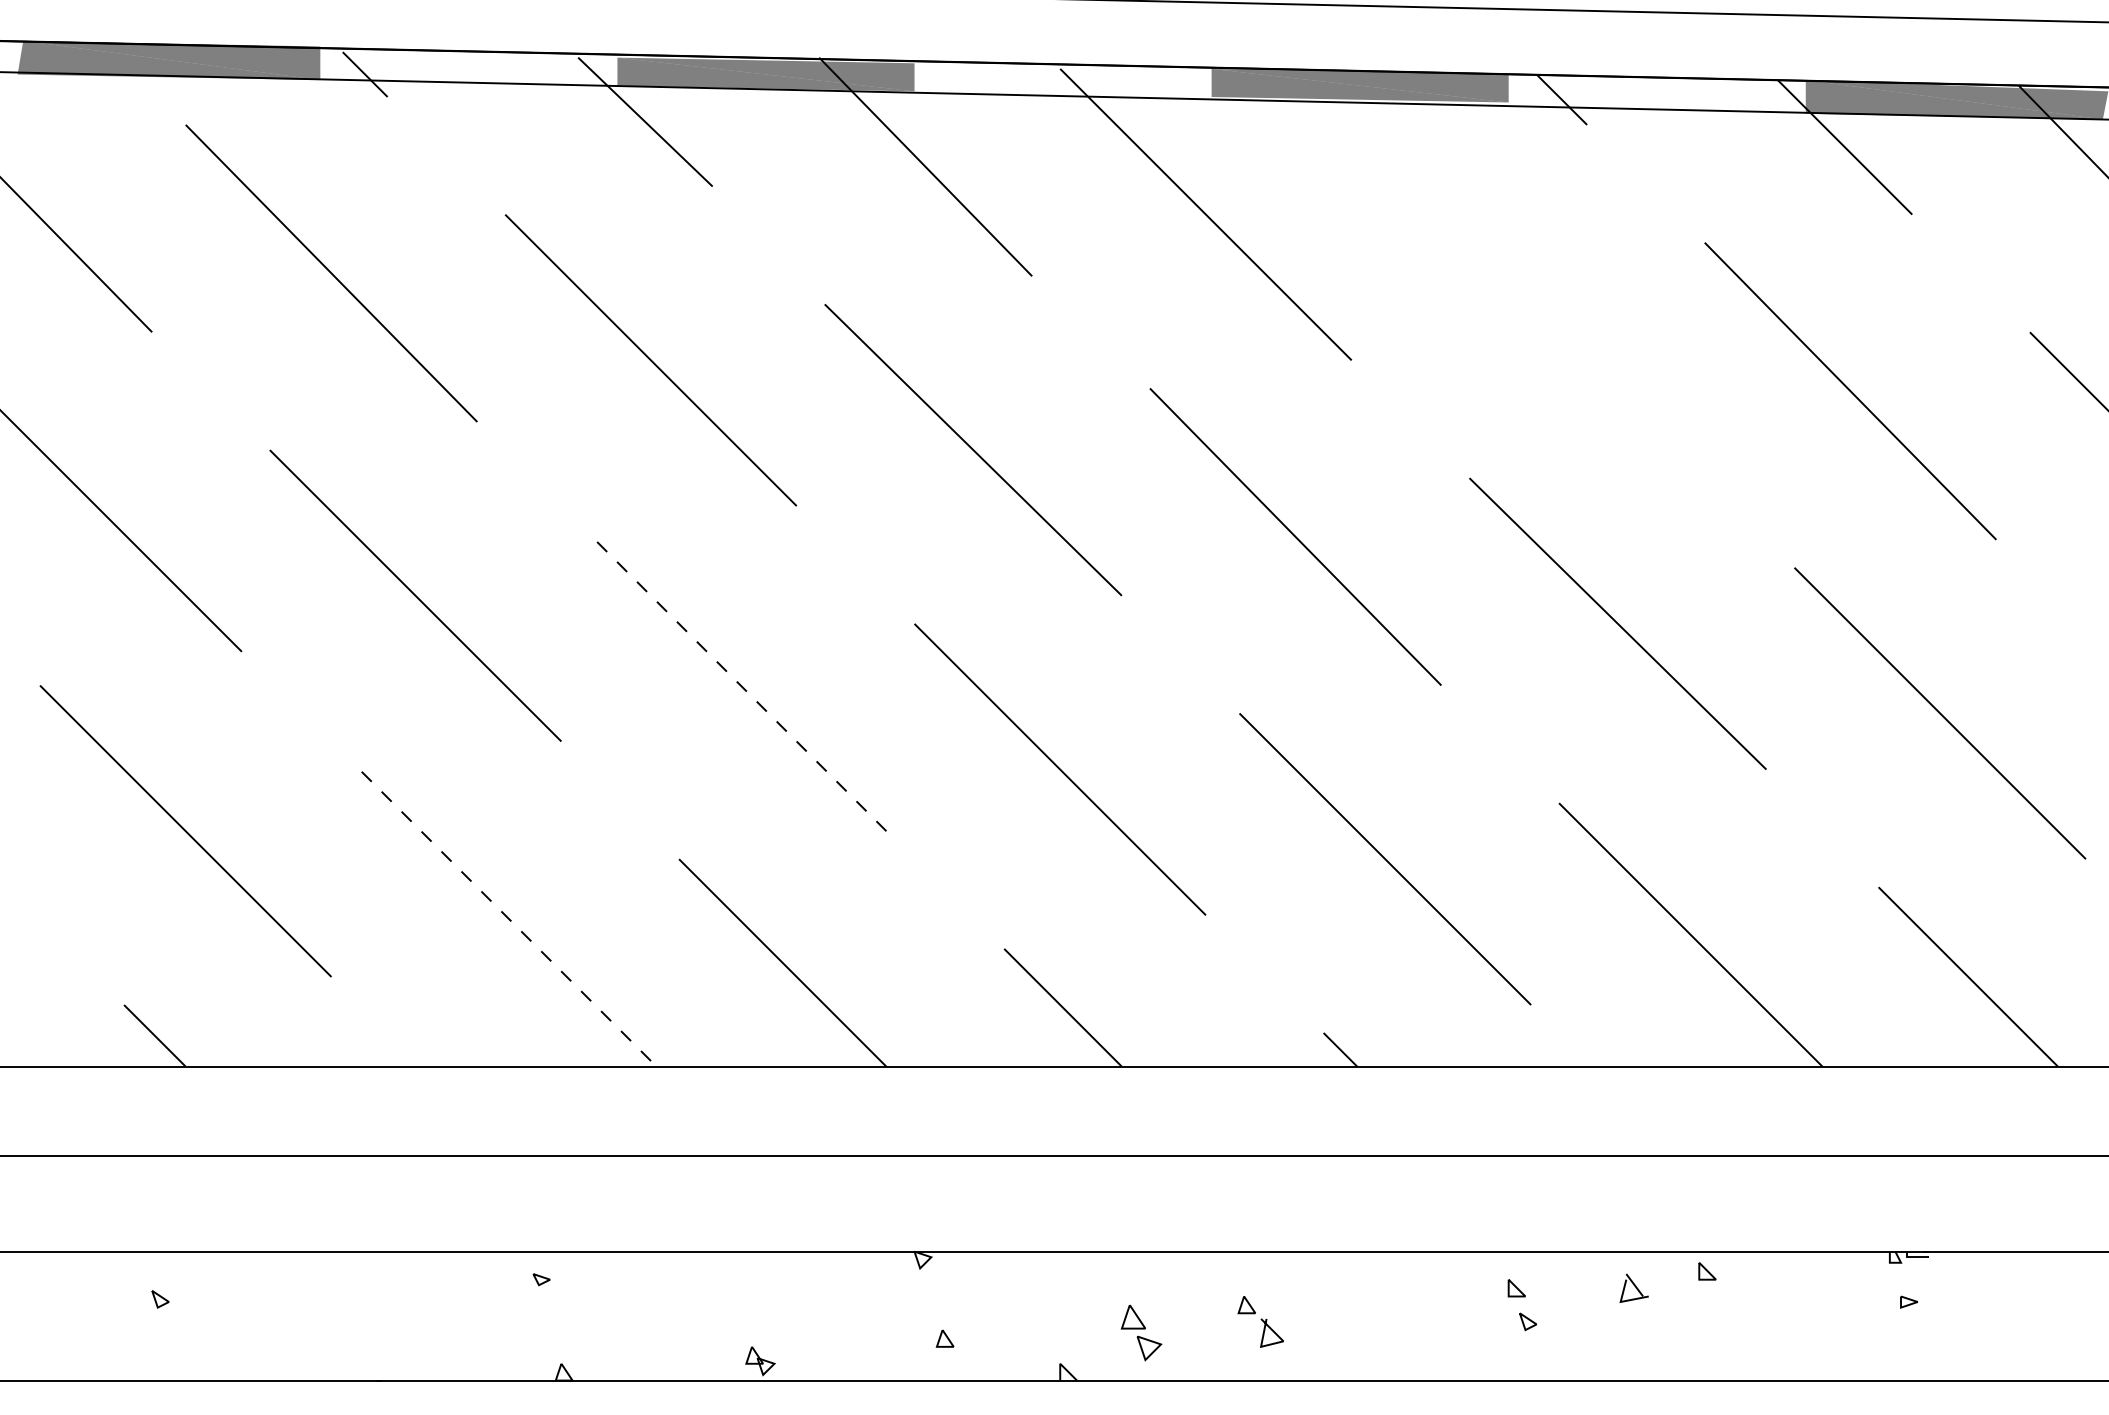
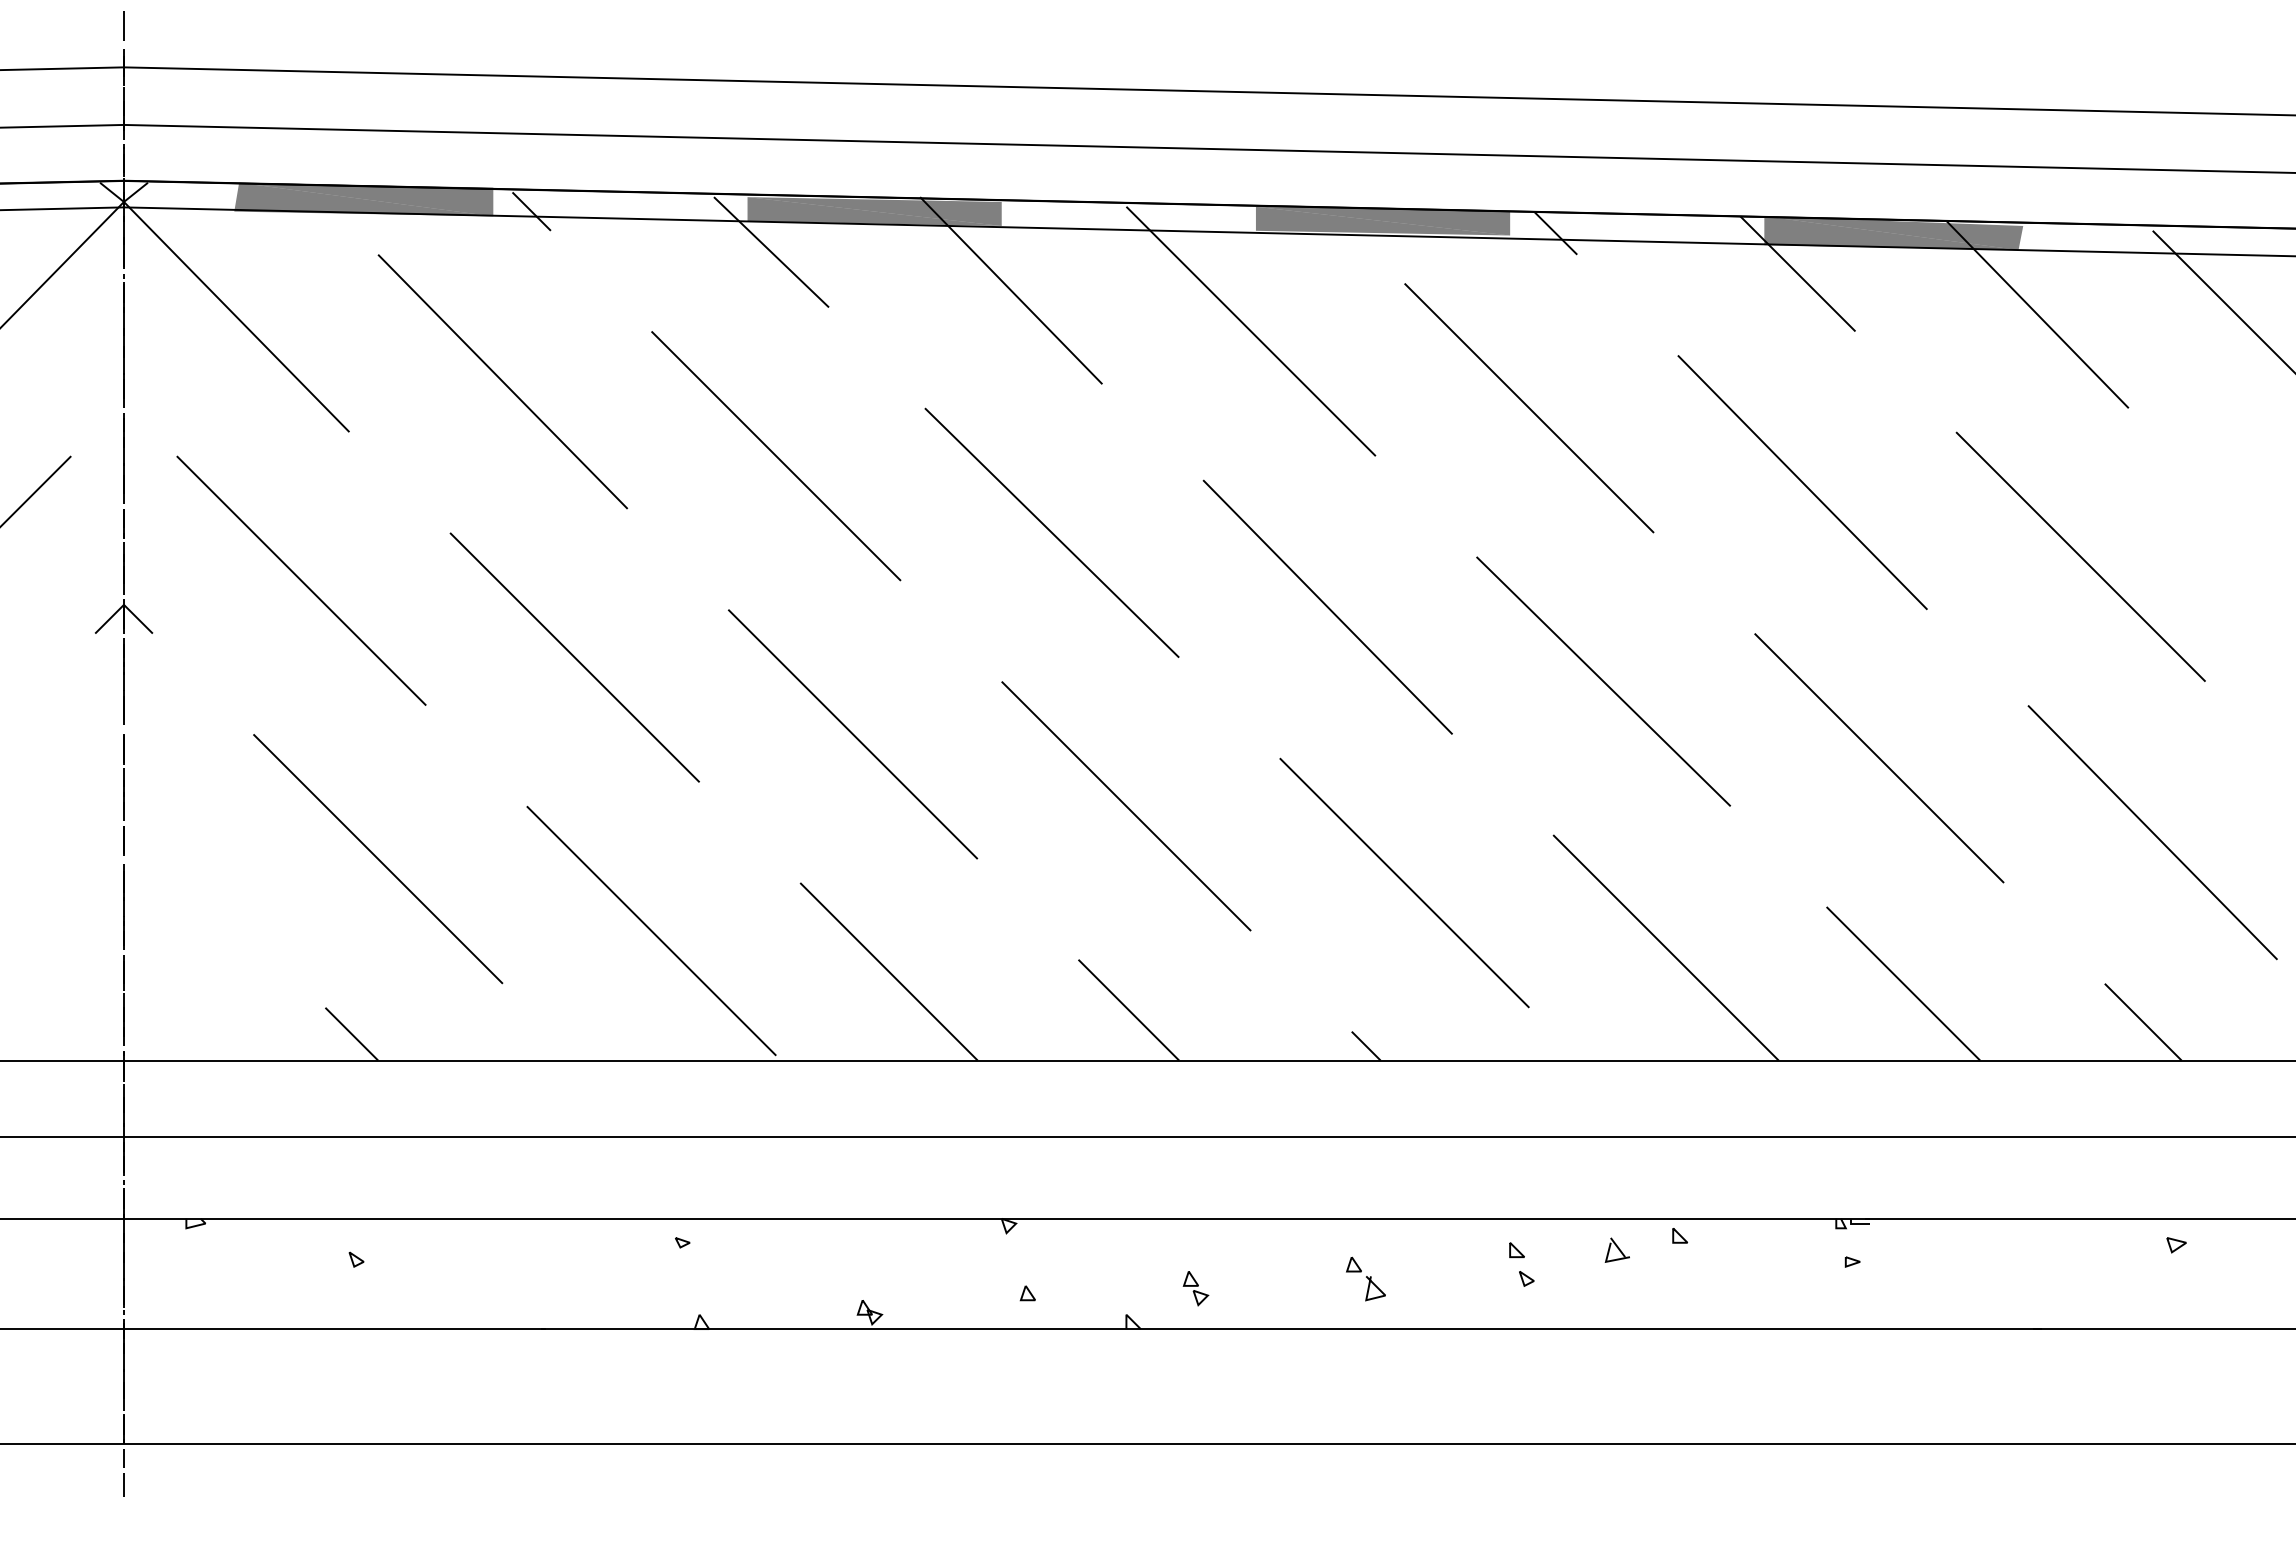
line: (1531, 304) -> (1529, 408), added
line: (740, 685) -> (852, 734), dashed -> solid
line: (505, 914) -> (651, 930), dashed -> solid
part: (1260, 1321) -> (1365, 1278), moved
part: (1140, 1333) -> (1195, 1288), size x0.71

